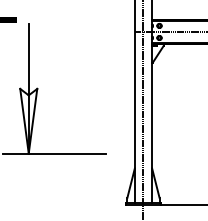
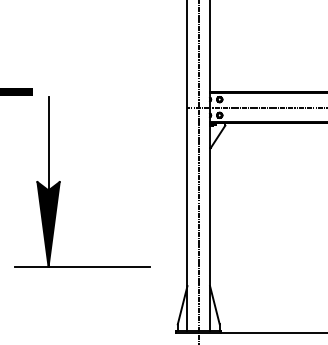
fill: (28, 121) -> (48, 224), added

